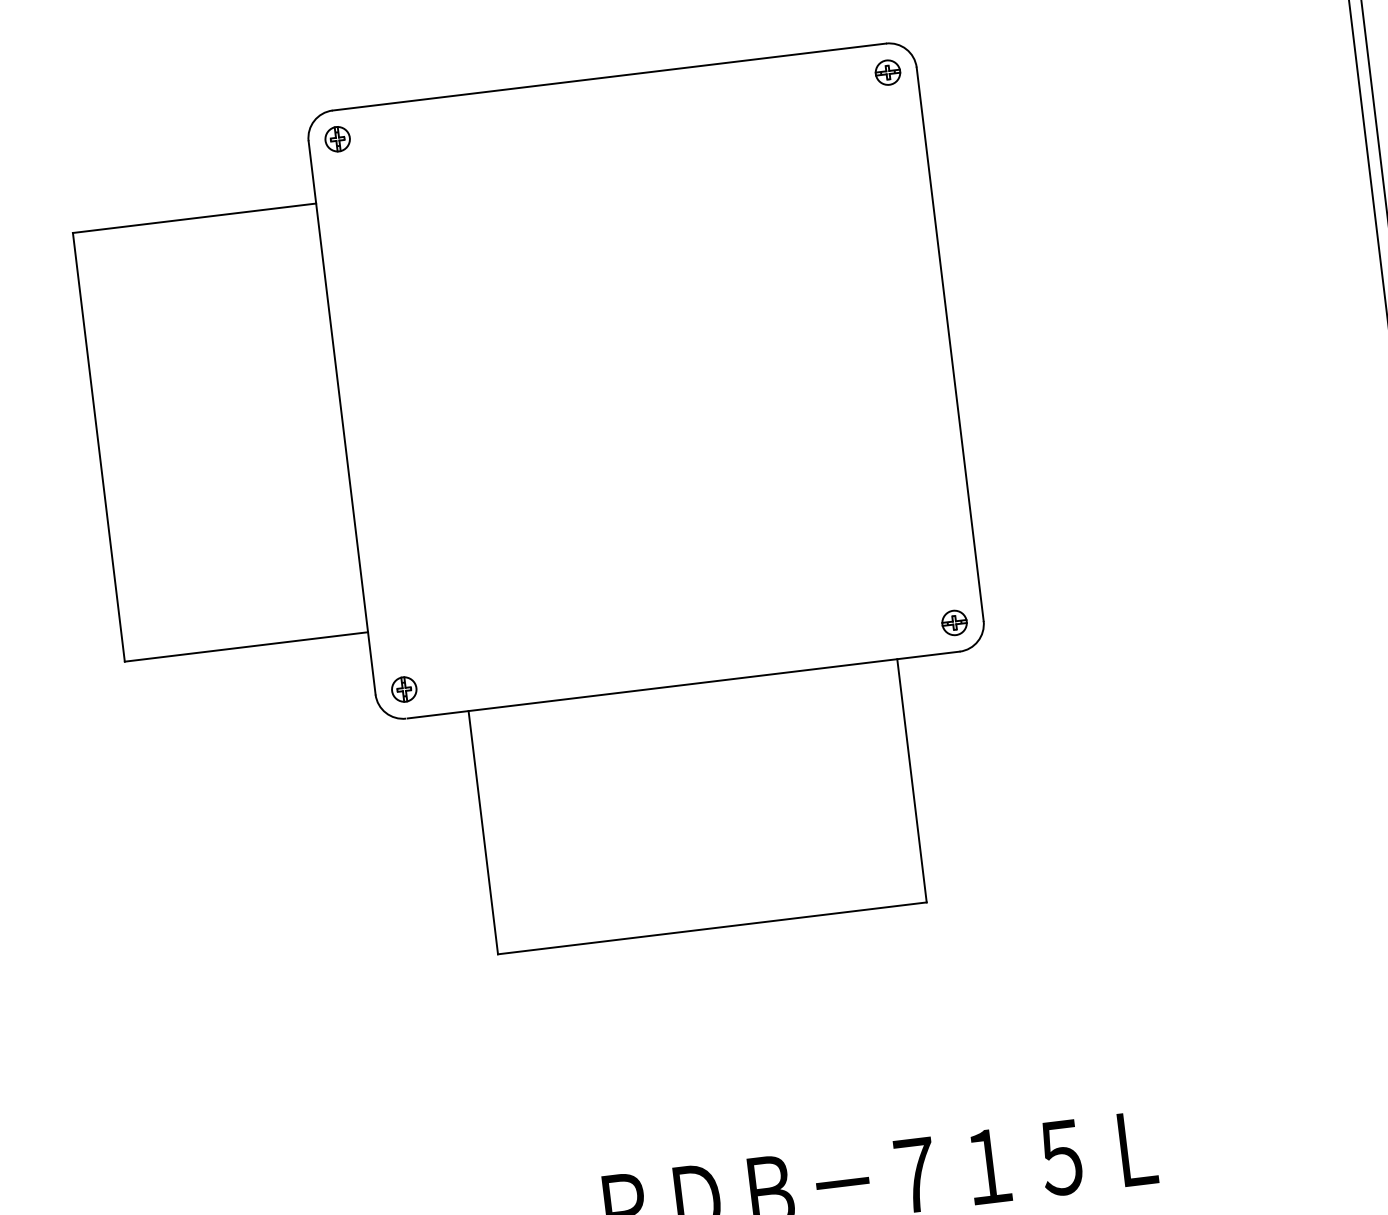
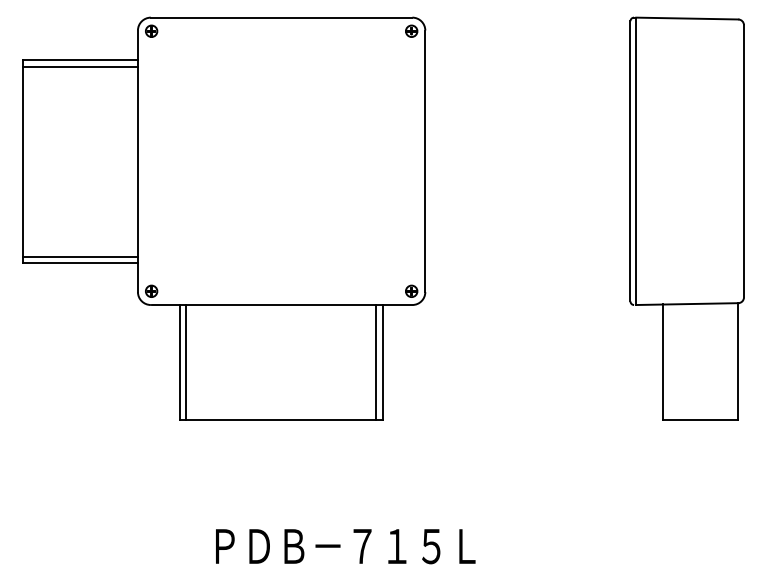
line: (196, 231) -> (80, 66), added
line: (244, 633) -> (80, 256), added
line: (898, 782) -> (376, 362), added
line: (496, 831) -> (186, 362), added

